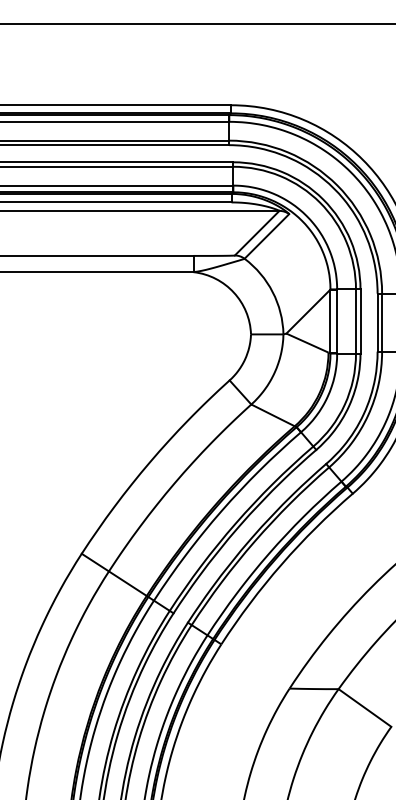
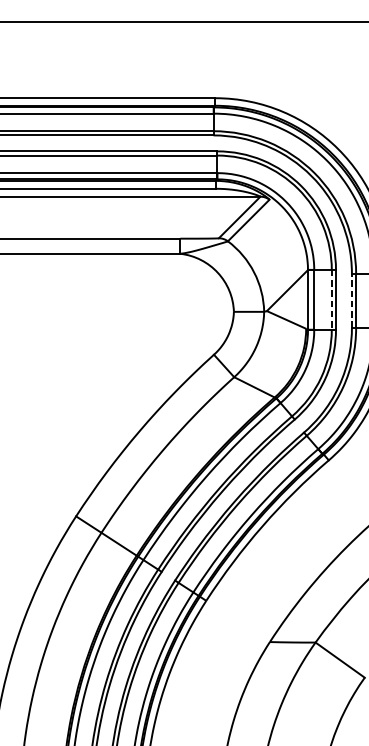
line: (355, 321) -> (331, 299), solid -> dashed
line: (377, 322) -> (351, 300), solid -> dashed

